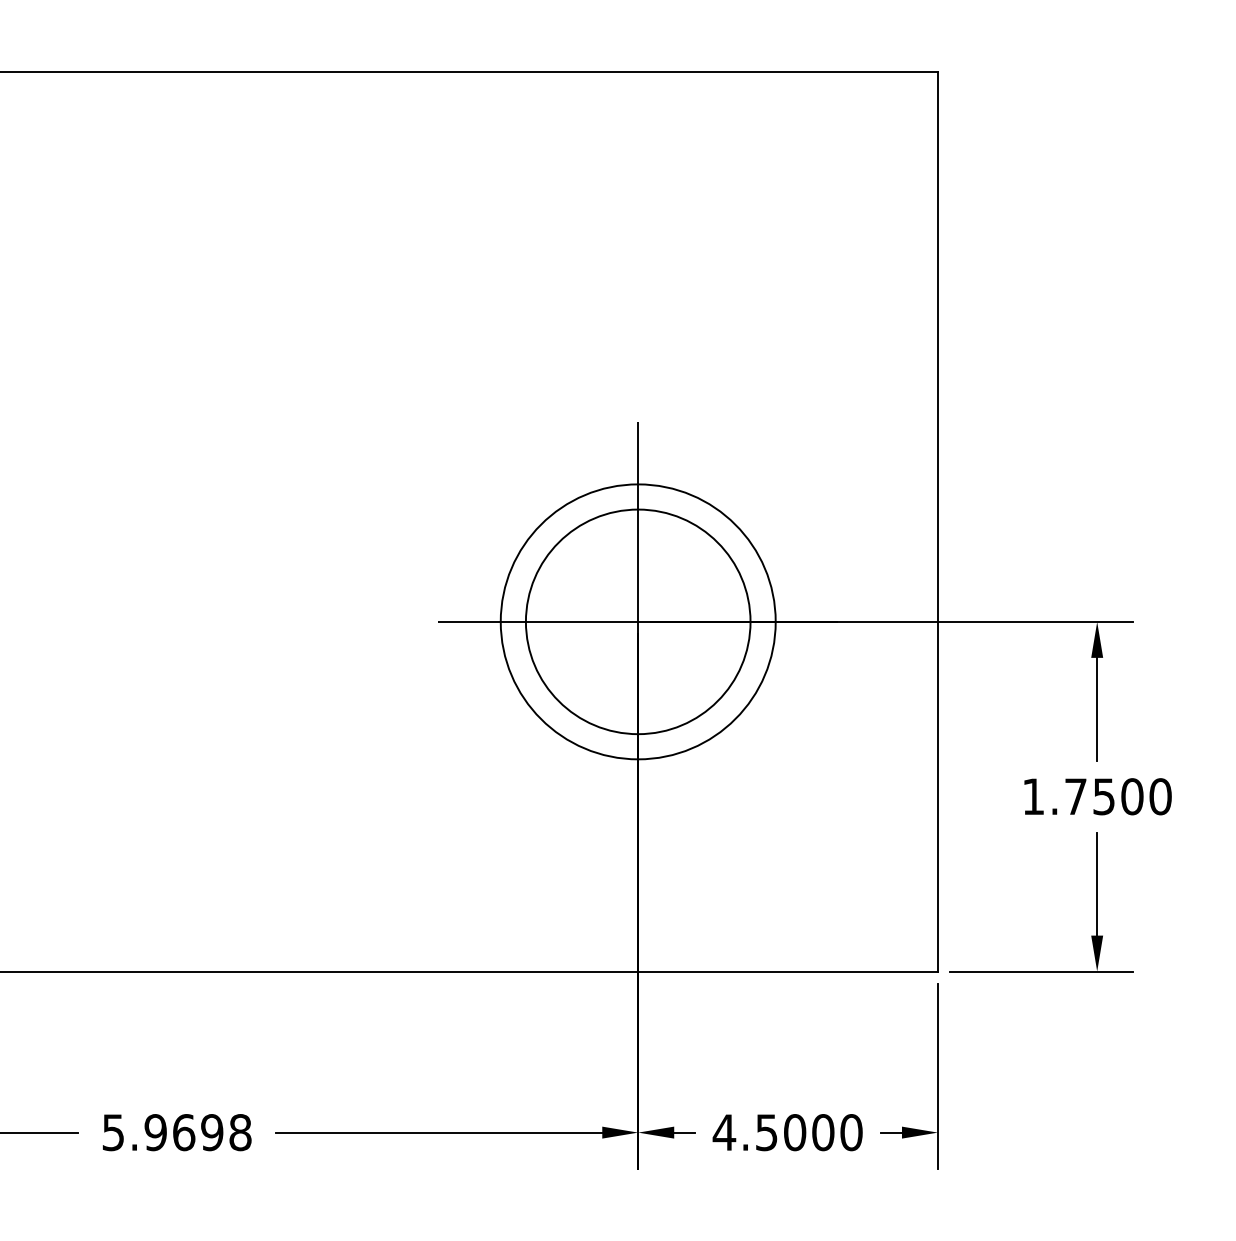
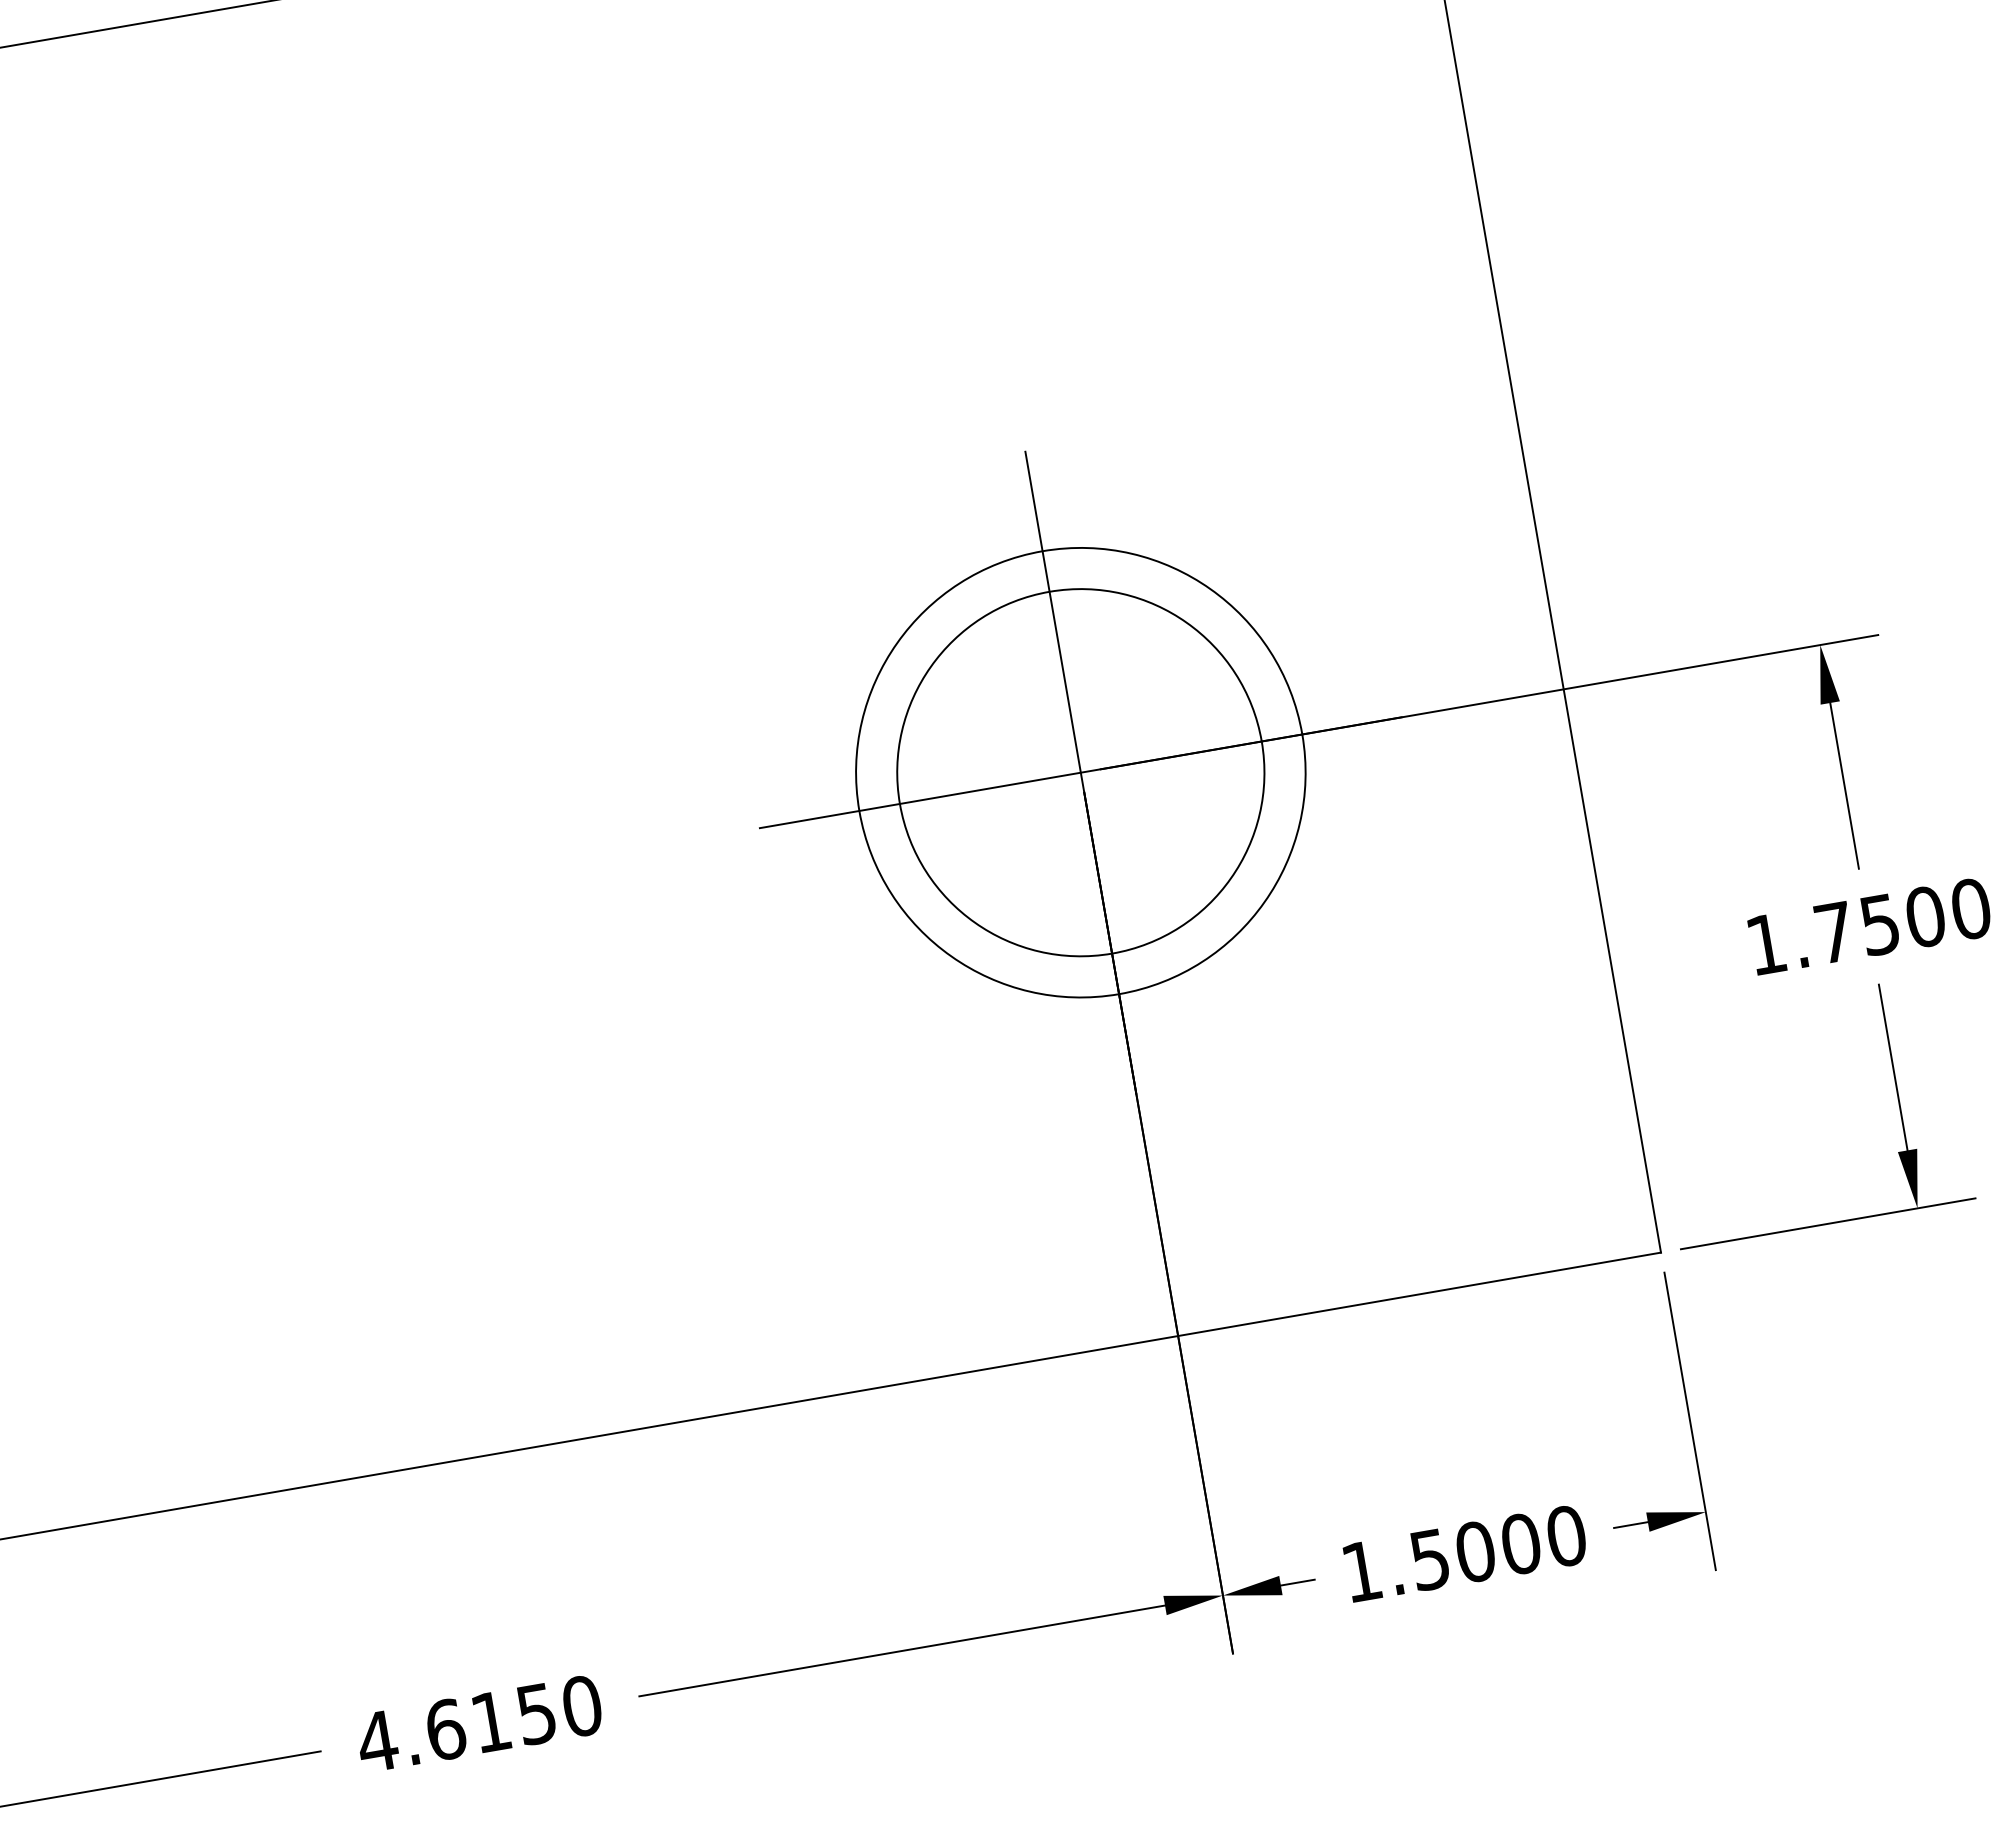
text: (176, 1132) -> (479, 1723), 5.9698 -> 4.6150
text: (724, 1132) -> (1361, 1571), 4.5000 -> 1.5000

